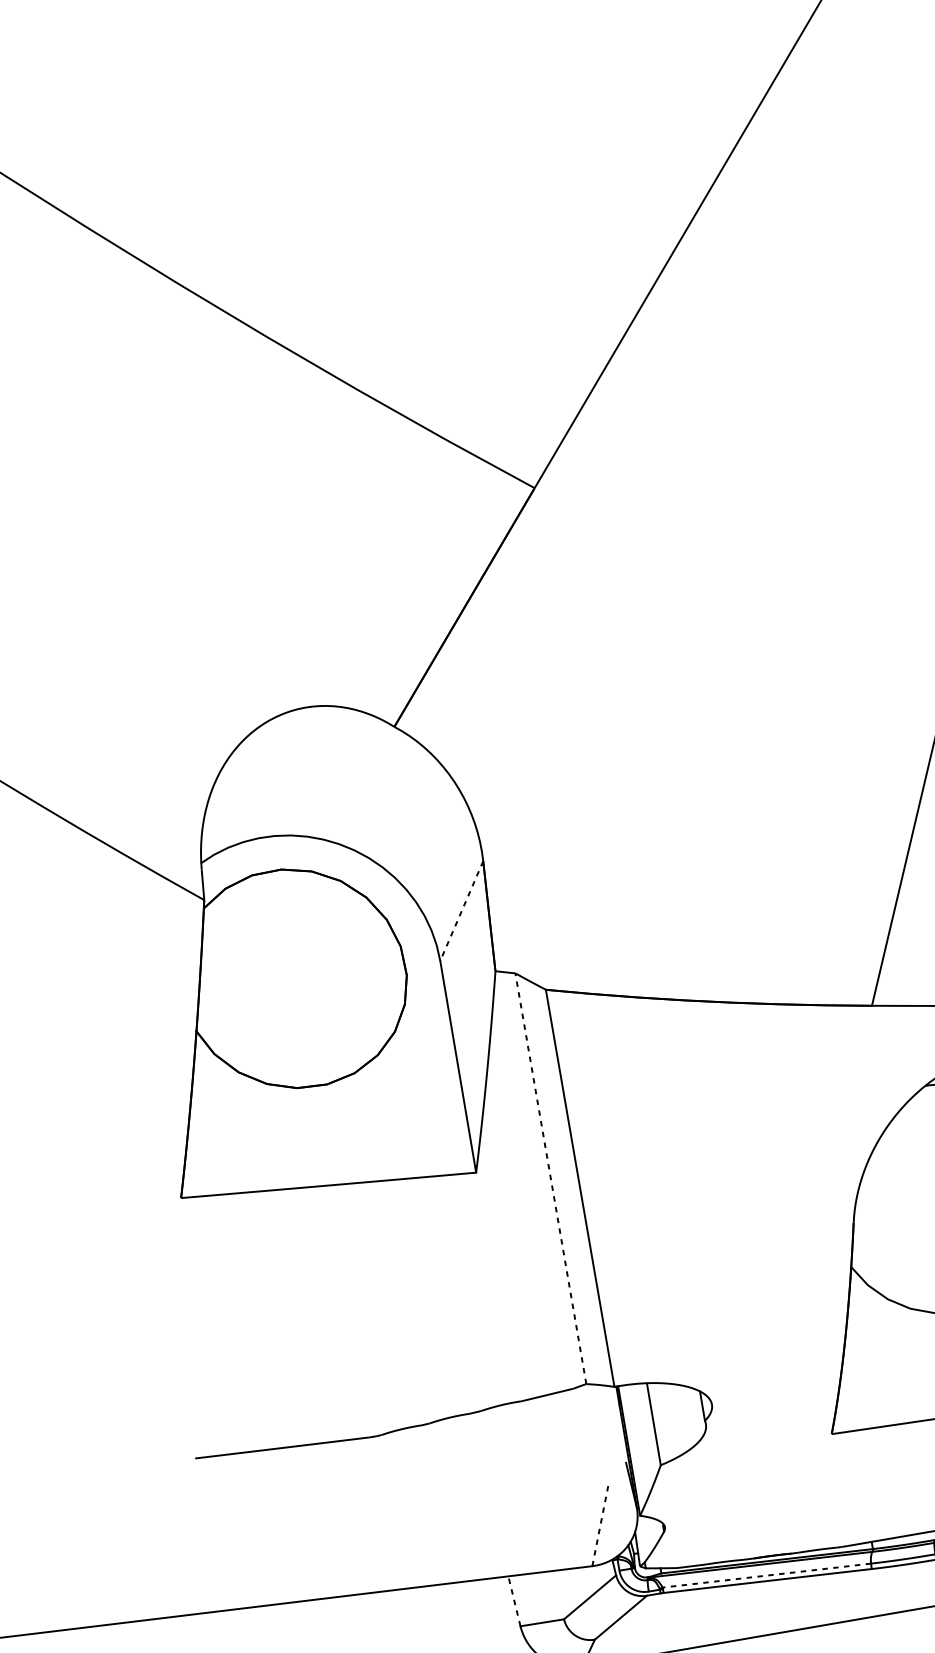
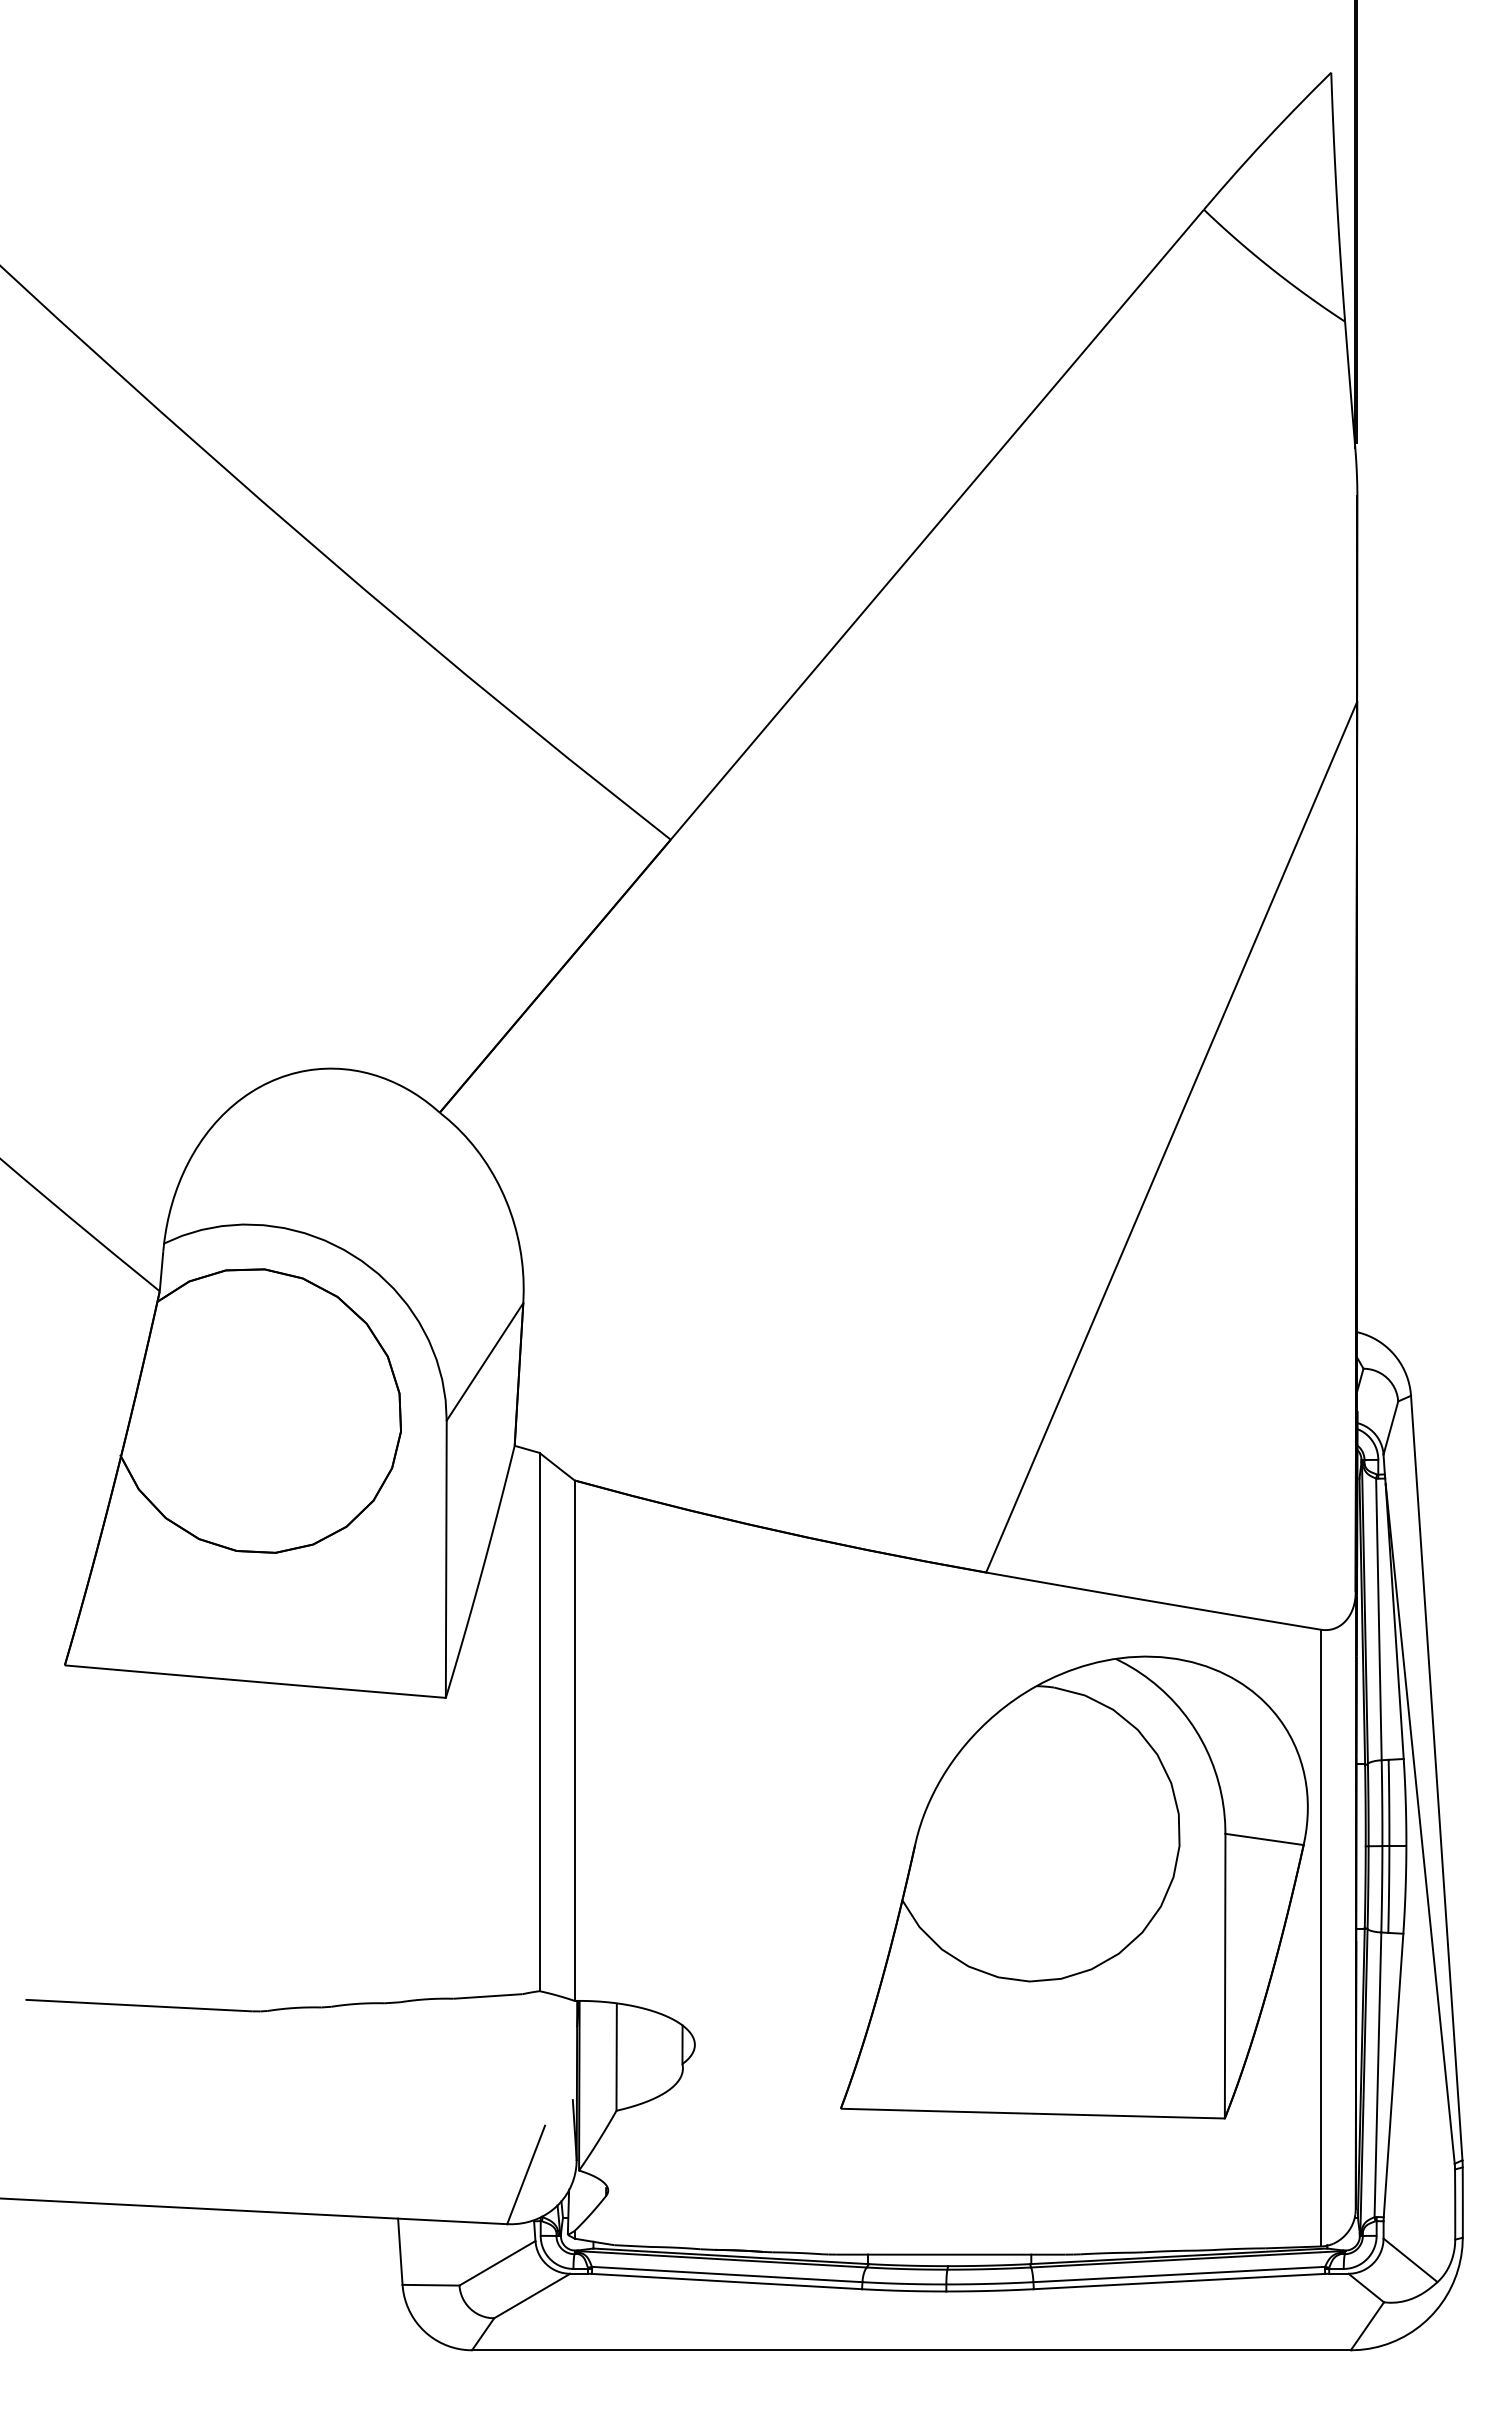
line: (461, 911) -> (484, 1362), dashed -> solid
line: (550, 1178) -> (539, 1721), dashed -> solid
line: (600, 1525) -> (526, 2174), dashed -> solid
line: (766, 1575) -> (726, 2274), dashed -> solid
line: (514, 1601) -> (400, 2251), dashed -> solid

